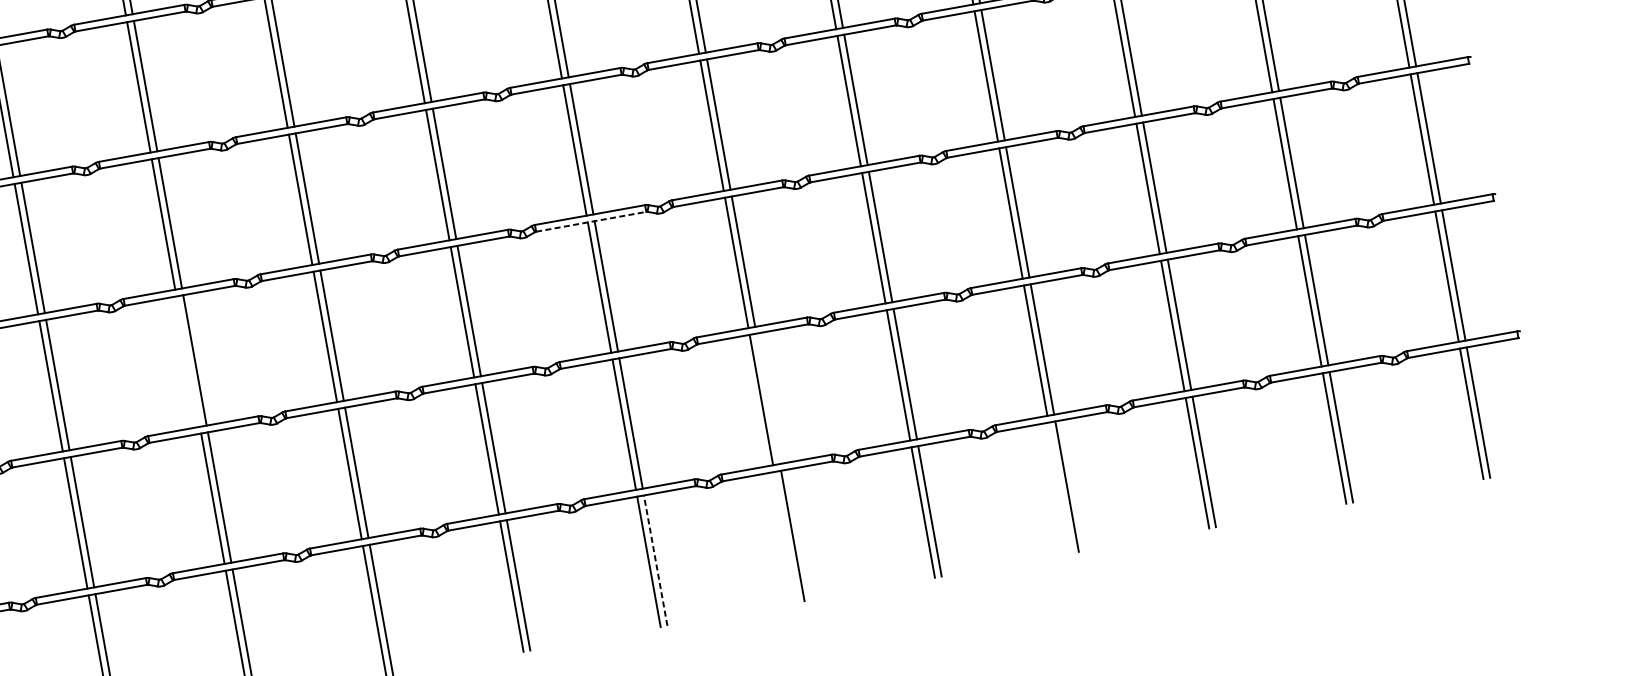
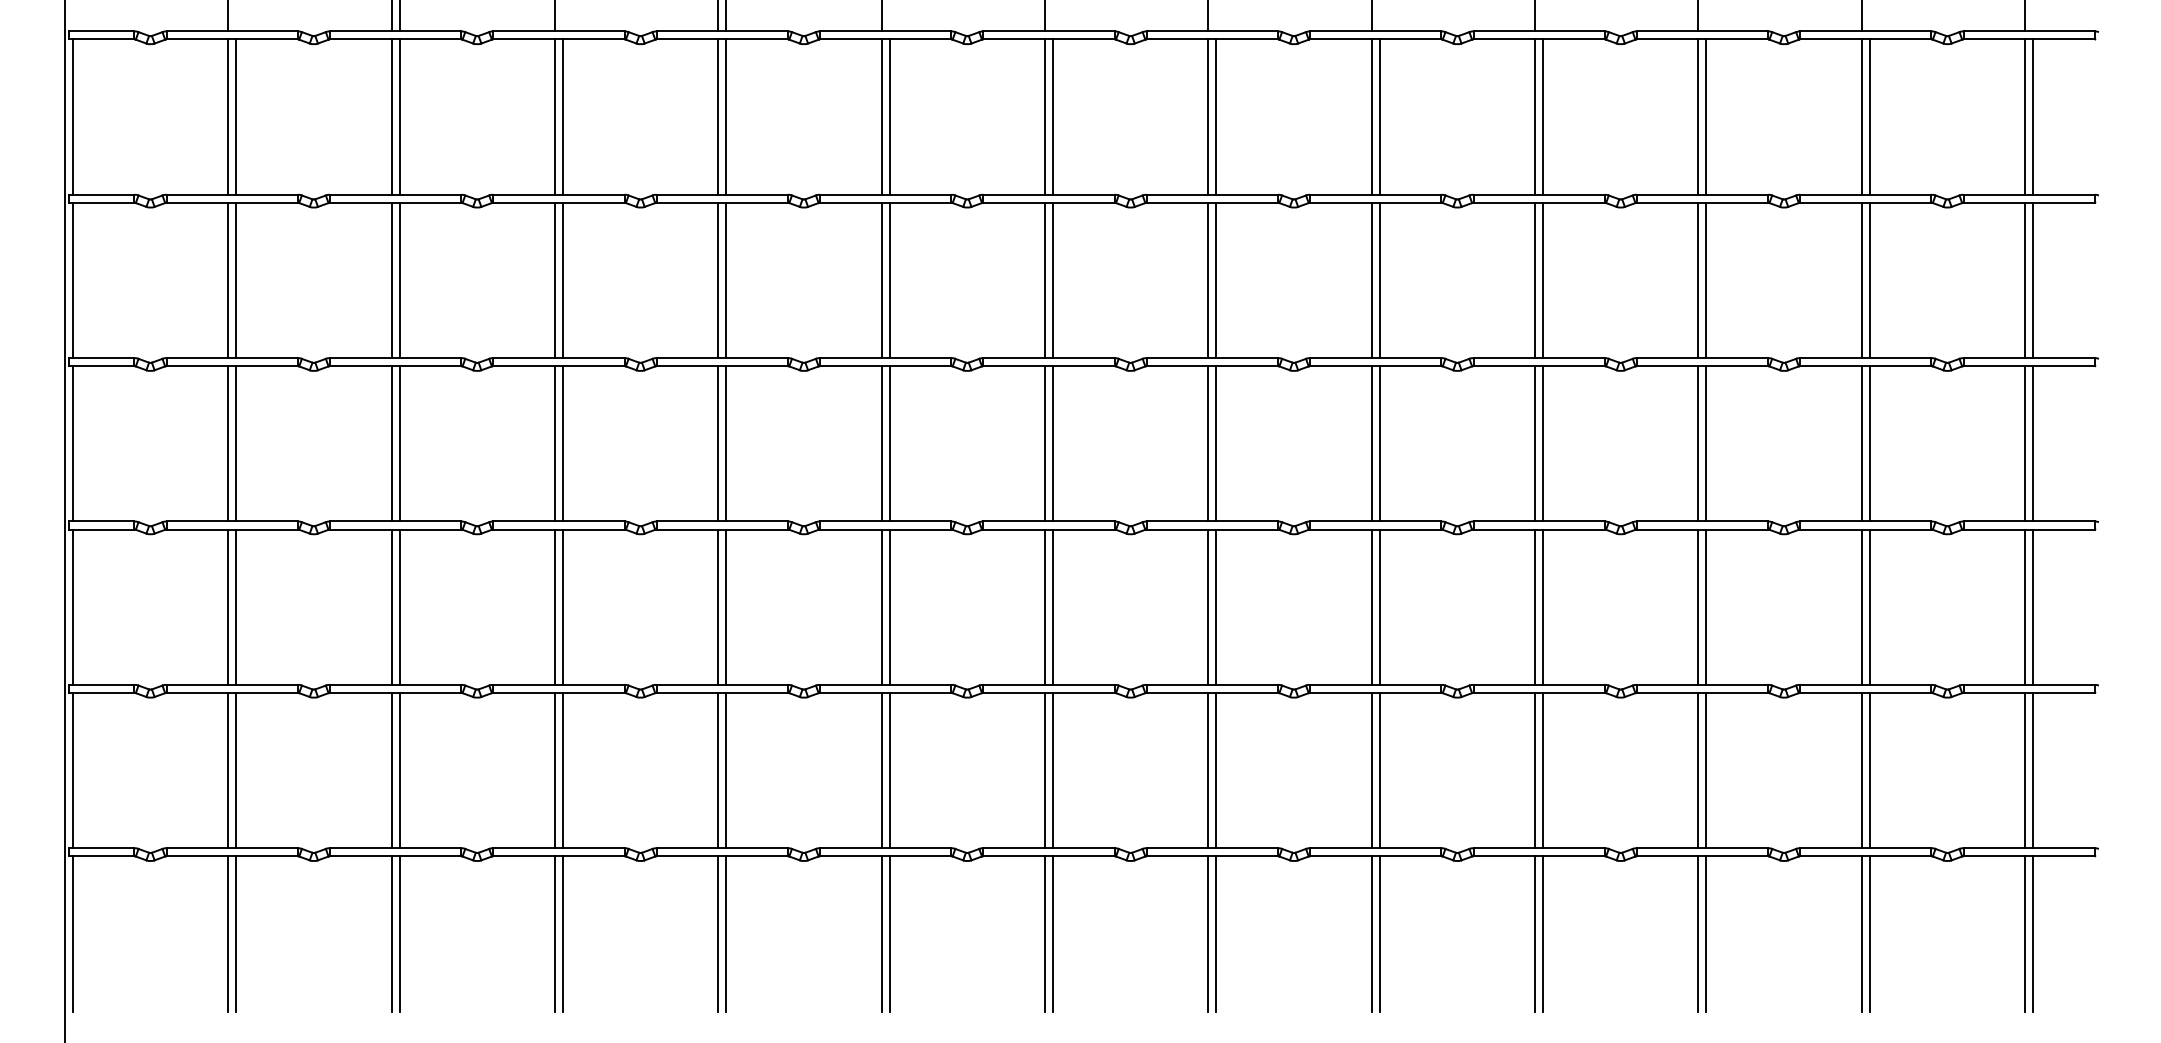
line: (591, 221) -> (1049, 529), dashed -> solid
line: (187, 361) -> (554, 606), added
line: (768, 398) -> (1216, 770), added
line: (1060, 487) -> (1535, 933), added
line: (786, 536) -> (1208, 933), added
line: (656, 560) -> (1053, 933), dashed -> solid

